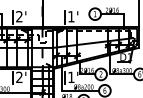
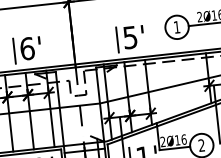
text: (19, 16) -> (27, 48), 2' -> 6'
text: (71, 16) -> (130, 37), 1' -> 5'

